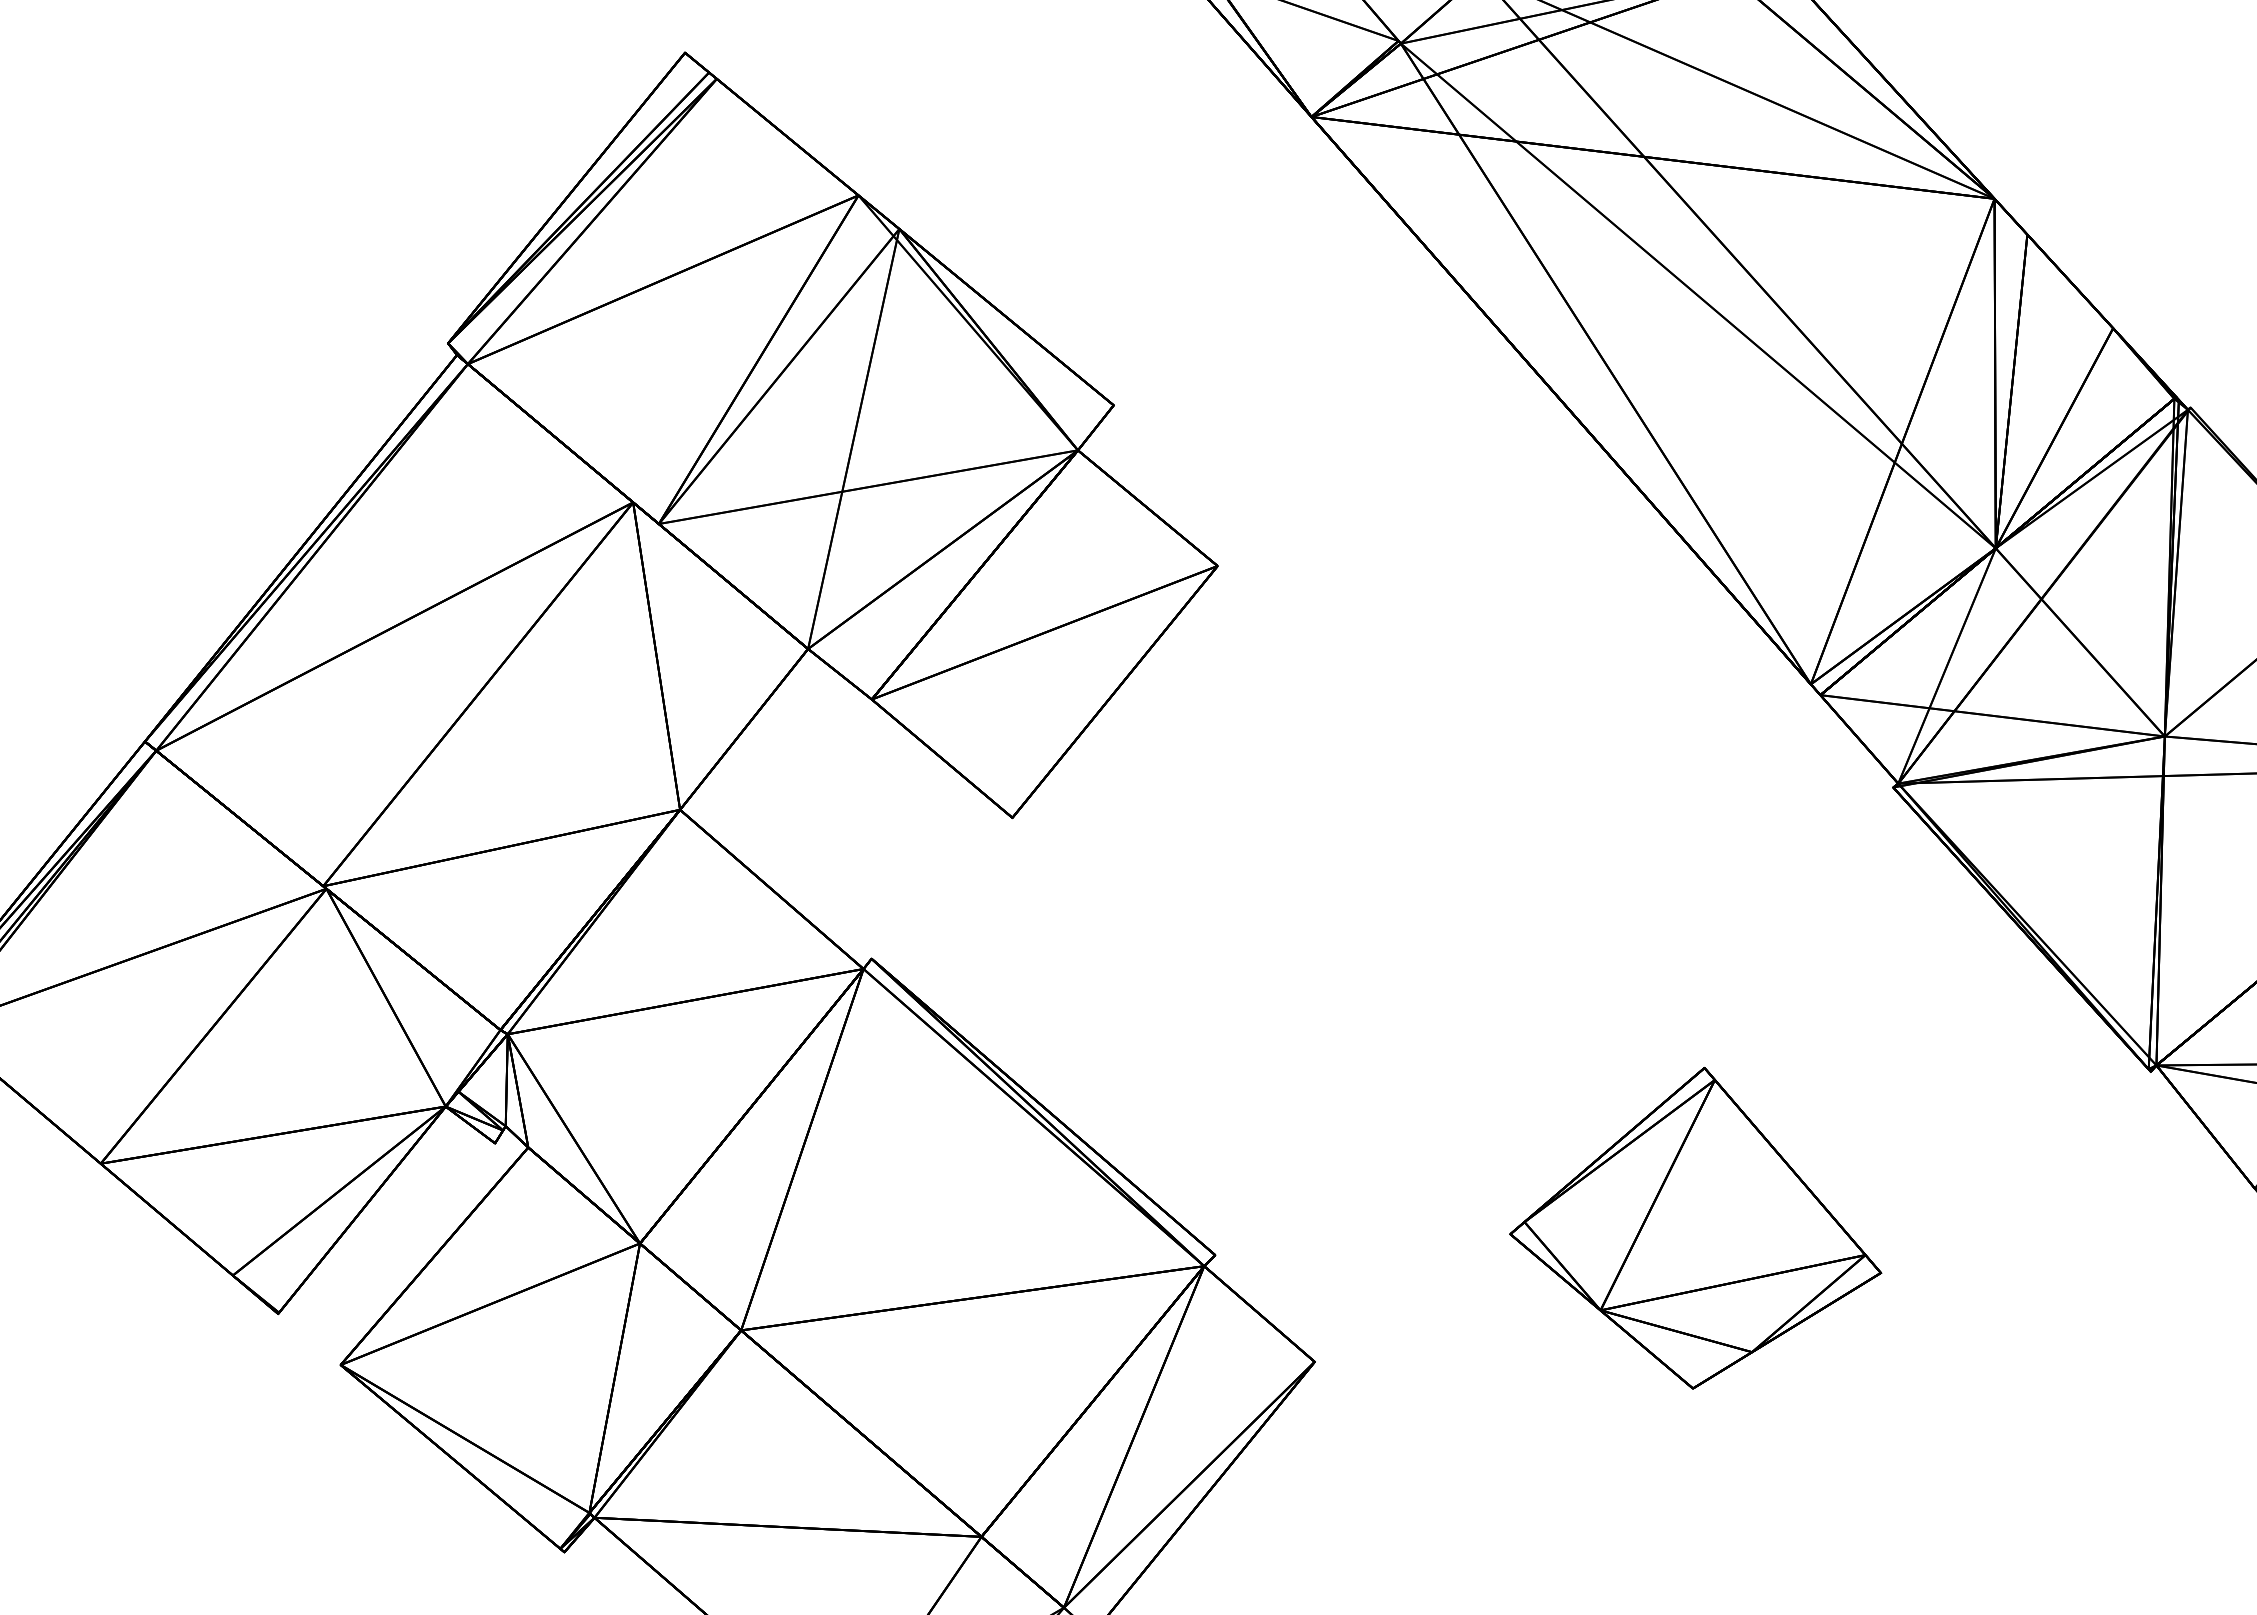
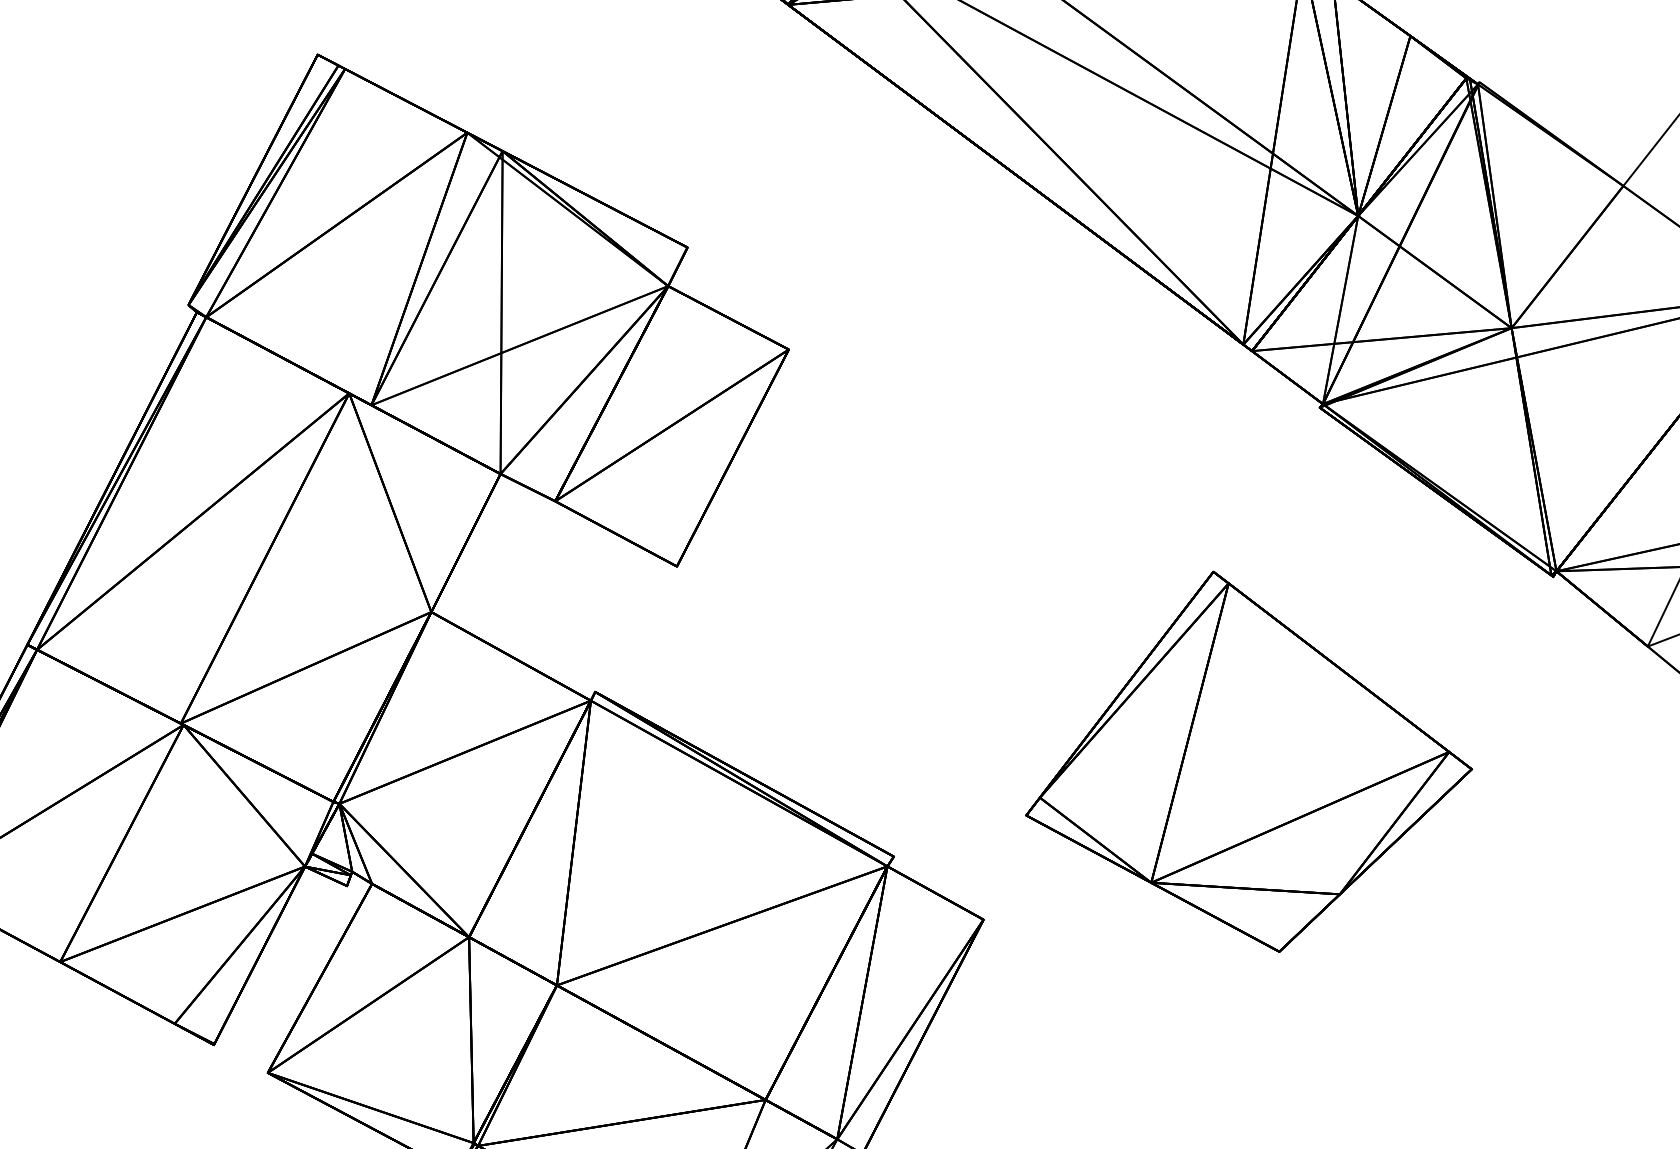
part: (1695, 1227) -> (1242, 761), size x1.6

